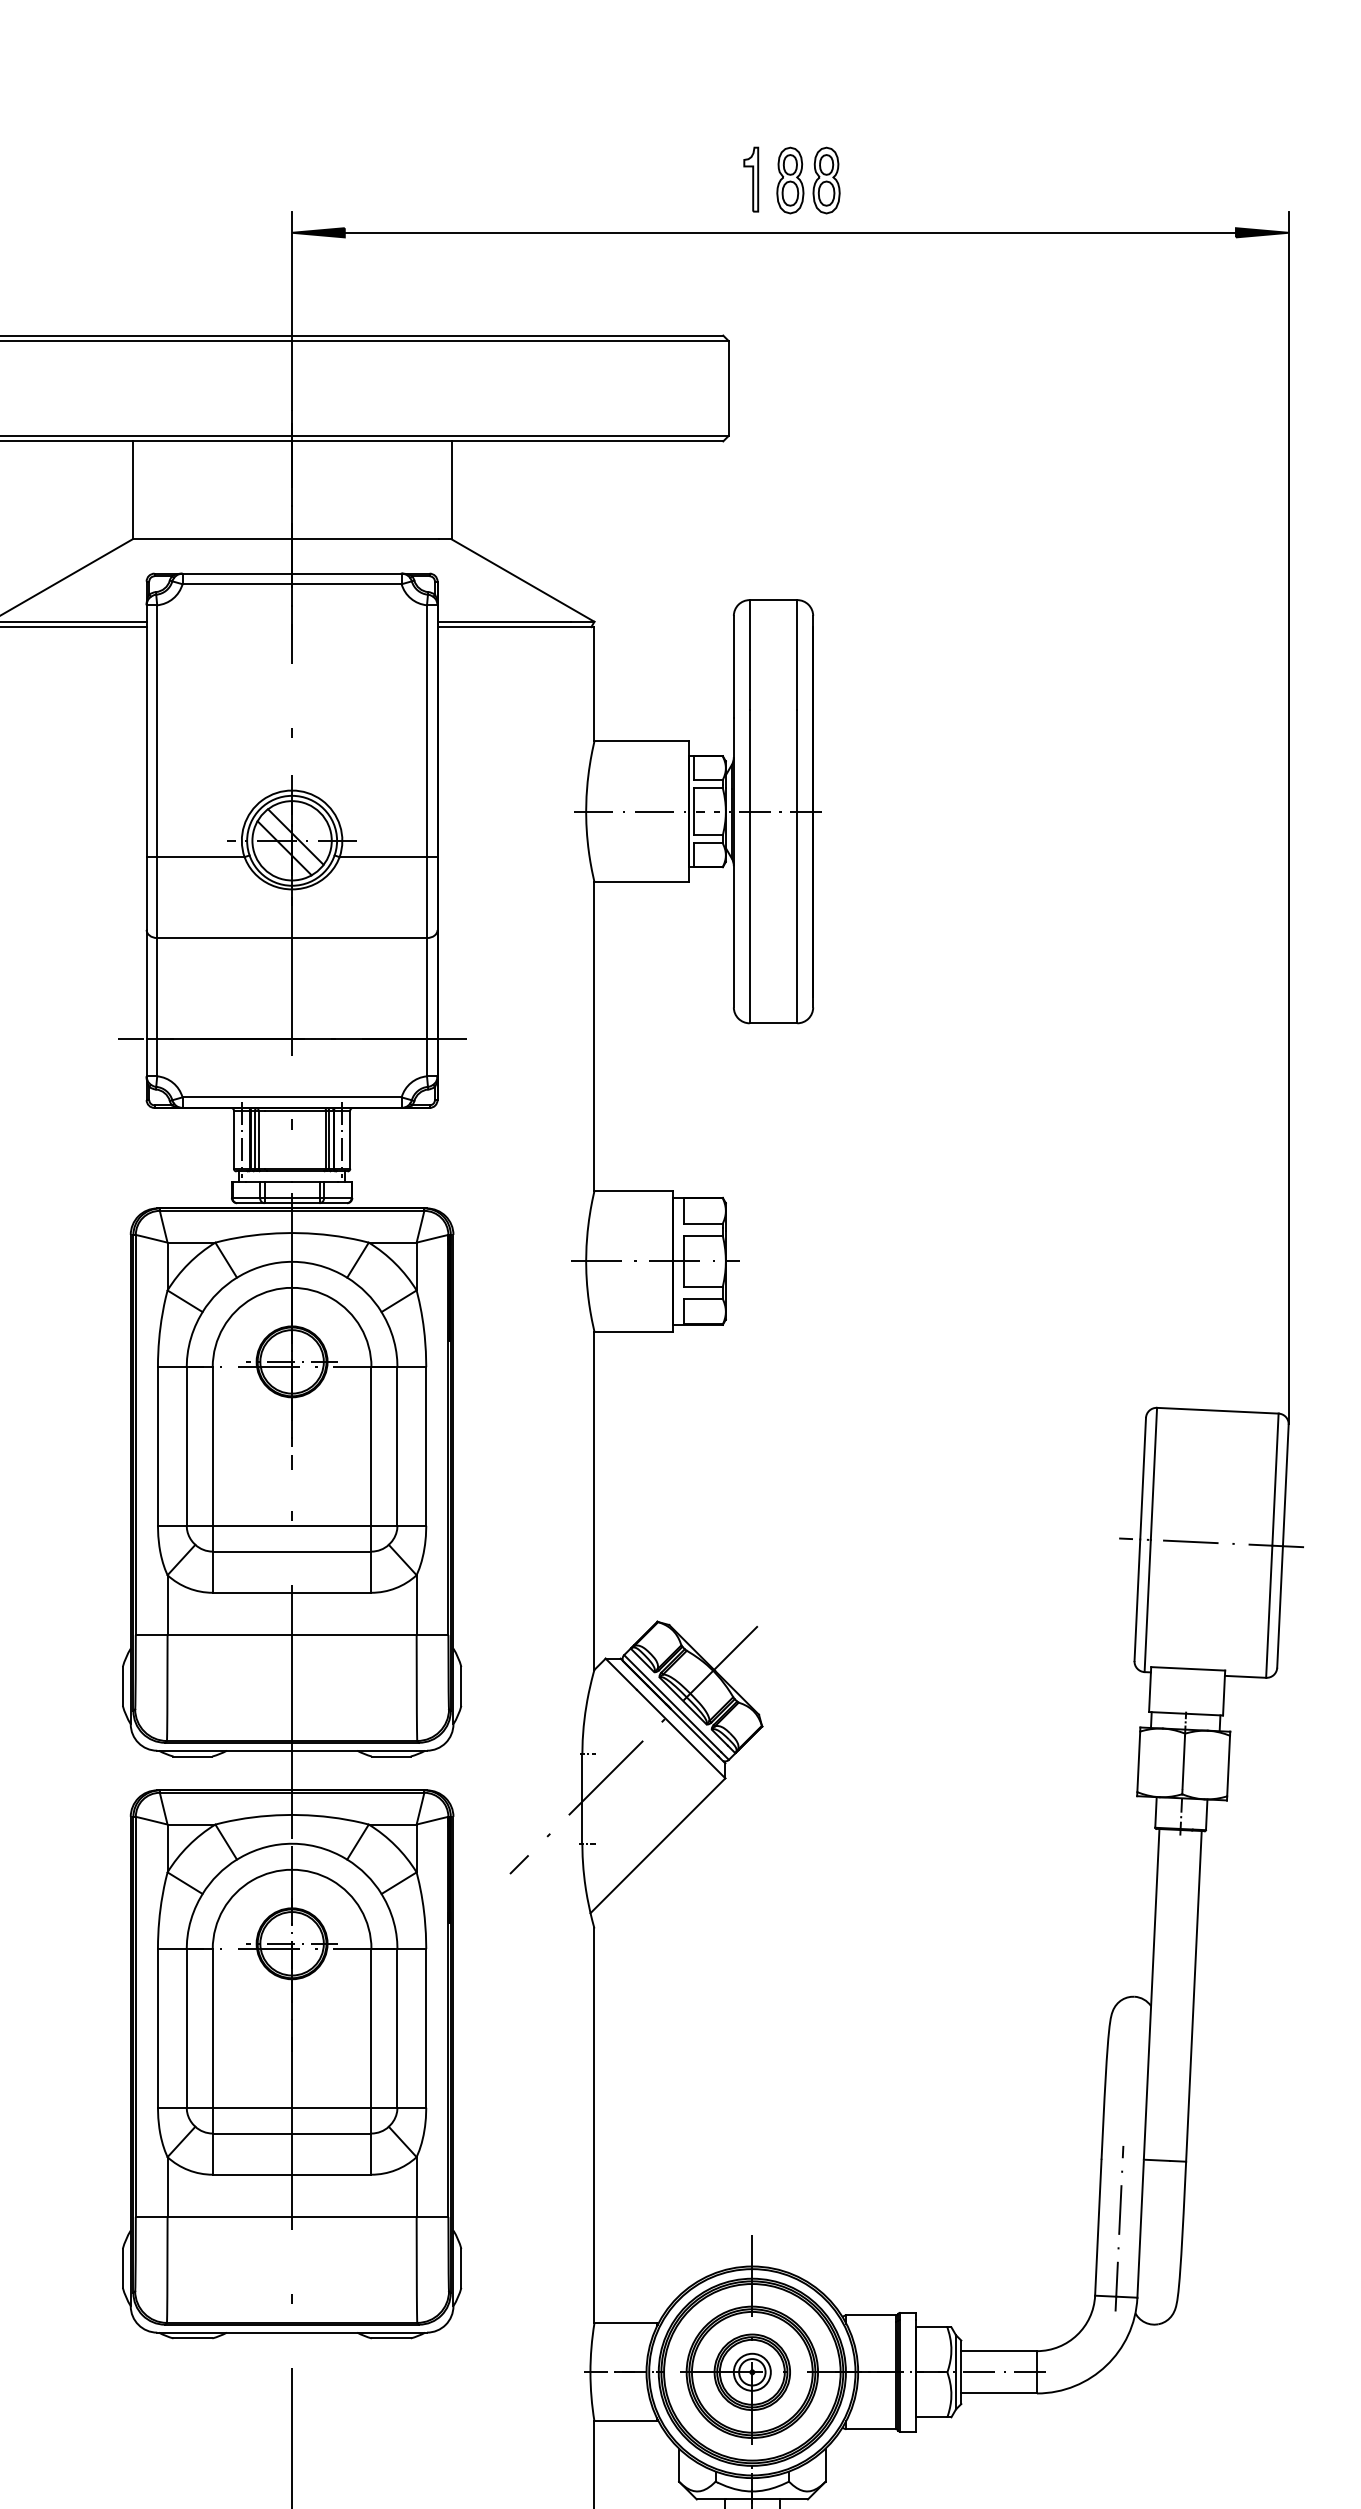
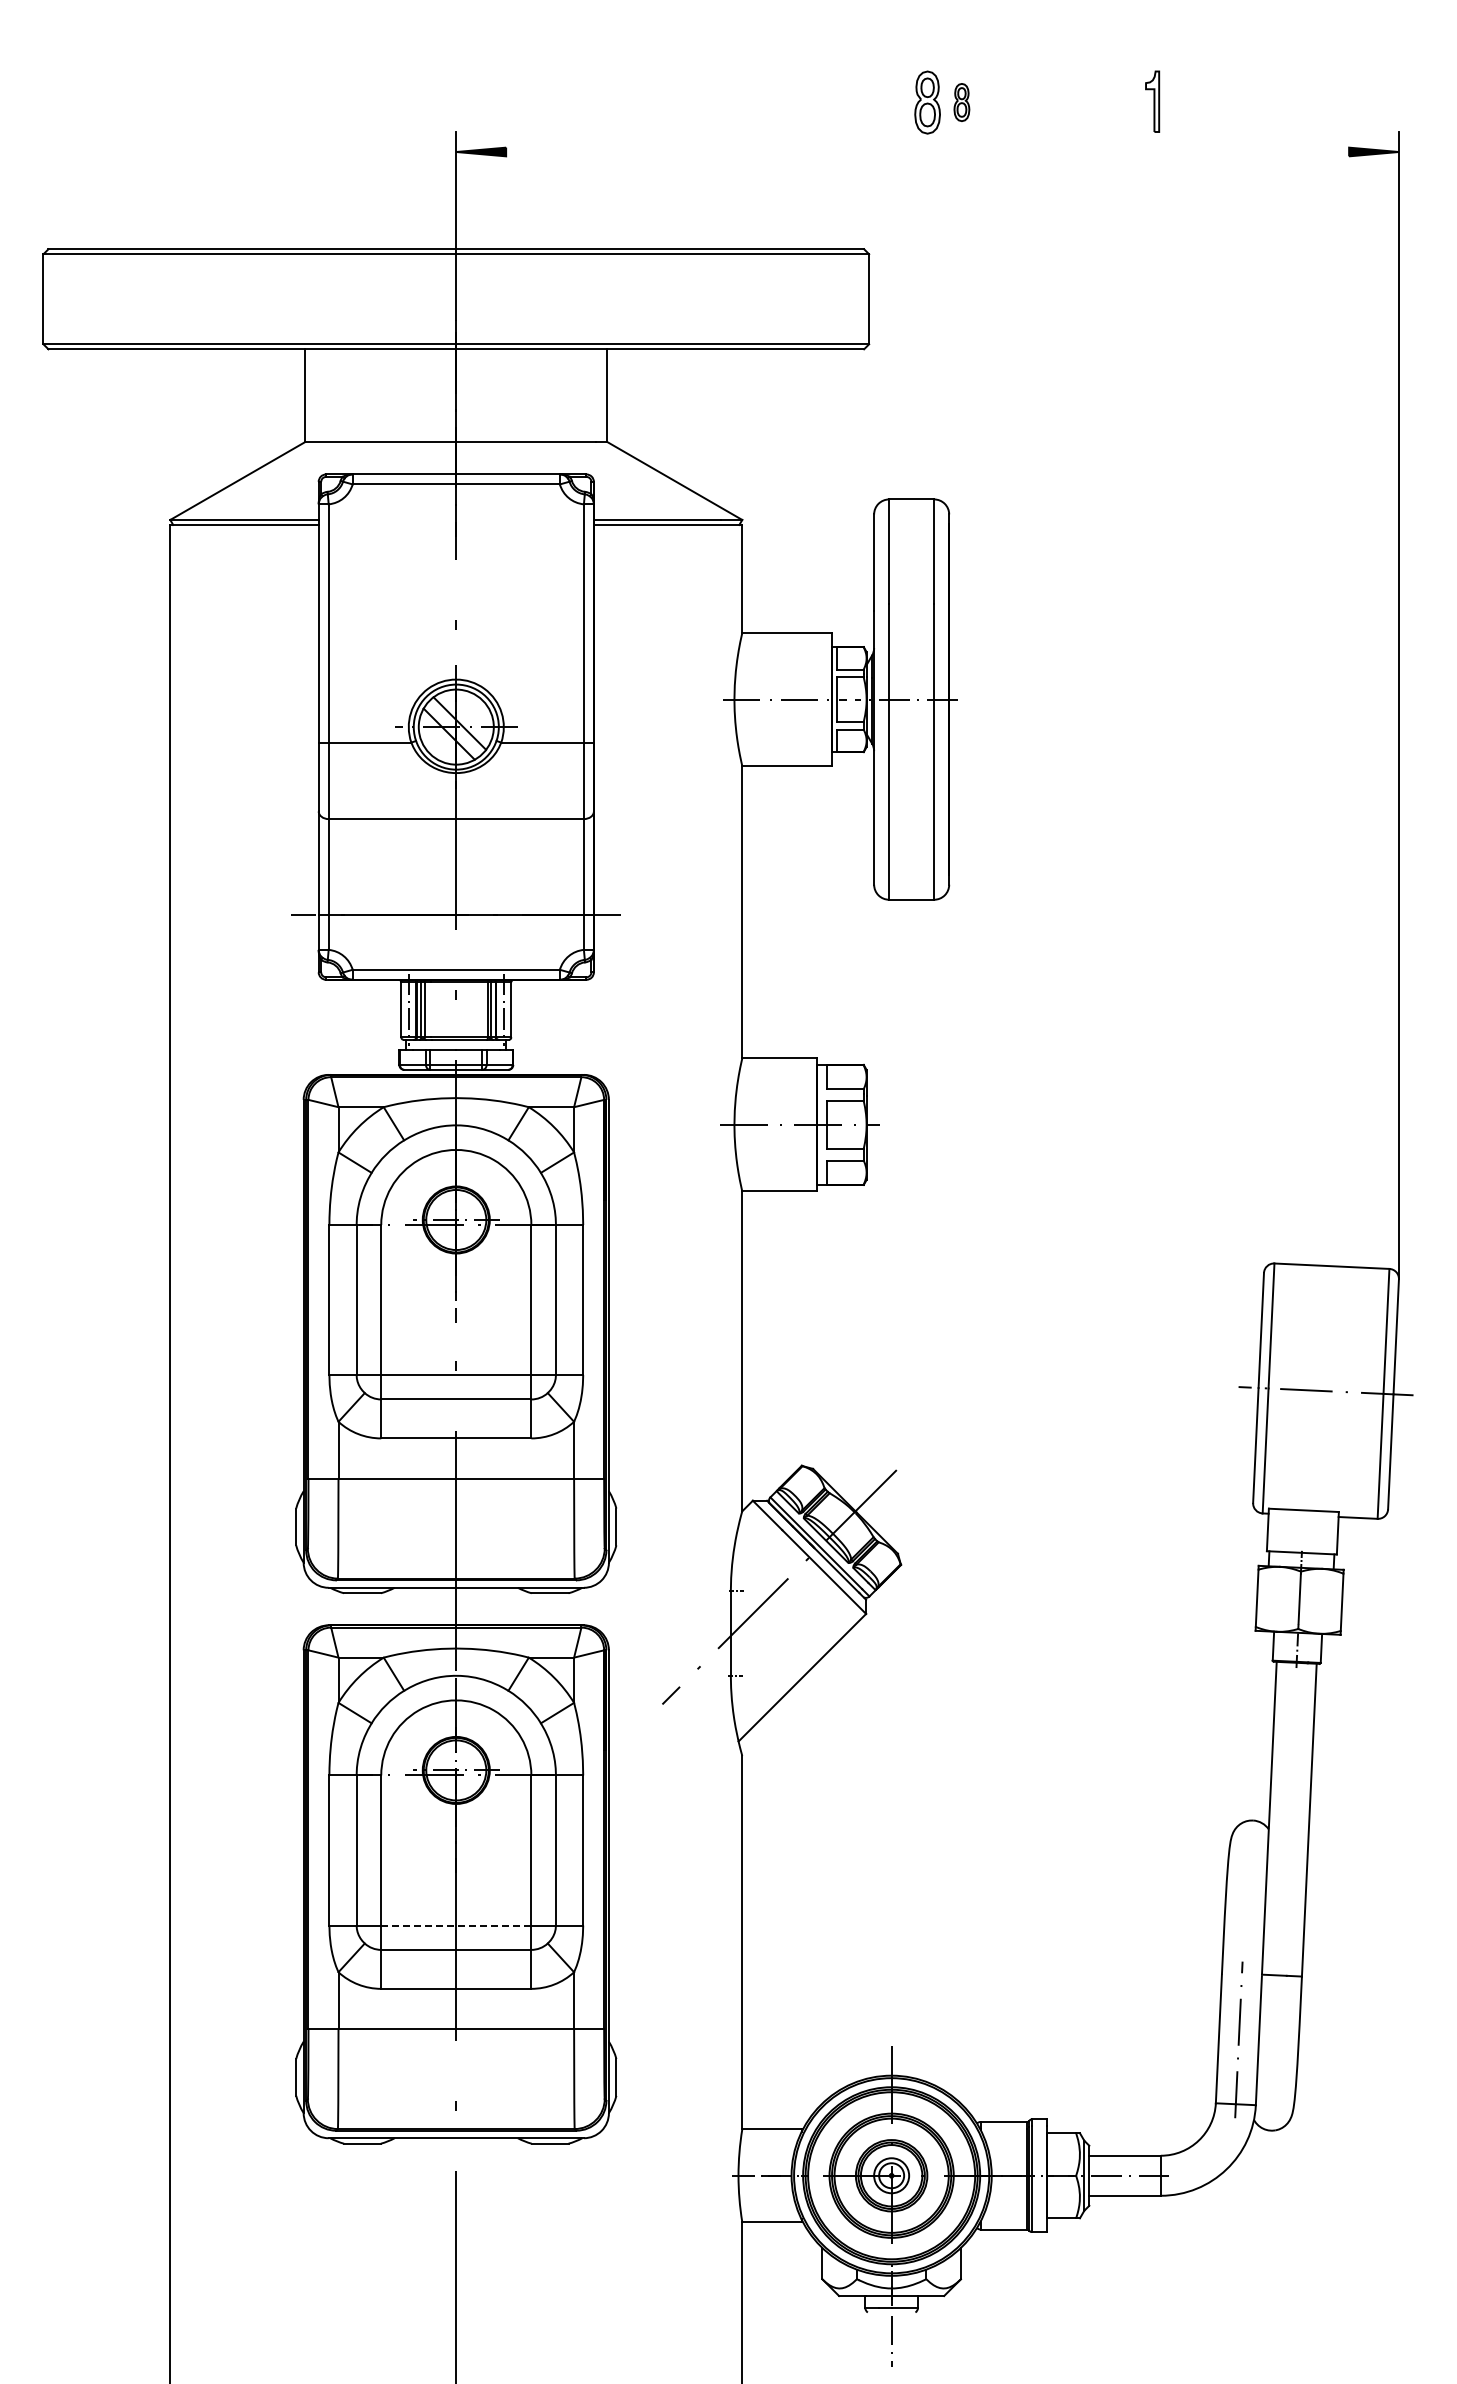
part: (751, 179) -> (1152, 101), moved
part: (826, 180) -> (961, 102), size x0.6
line: (790, 233) -> (927, 152), removed
line: (291, 2107) -> (455, 1925), solid -> dashed

